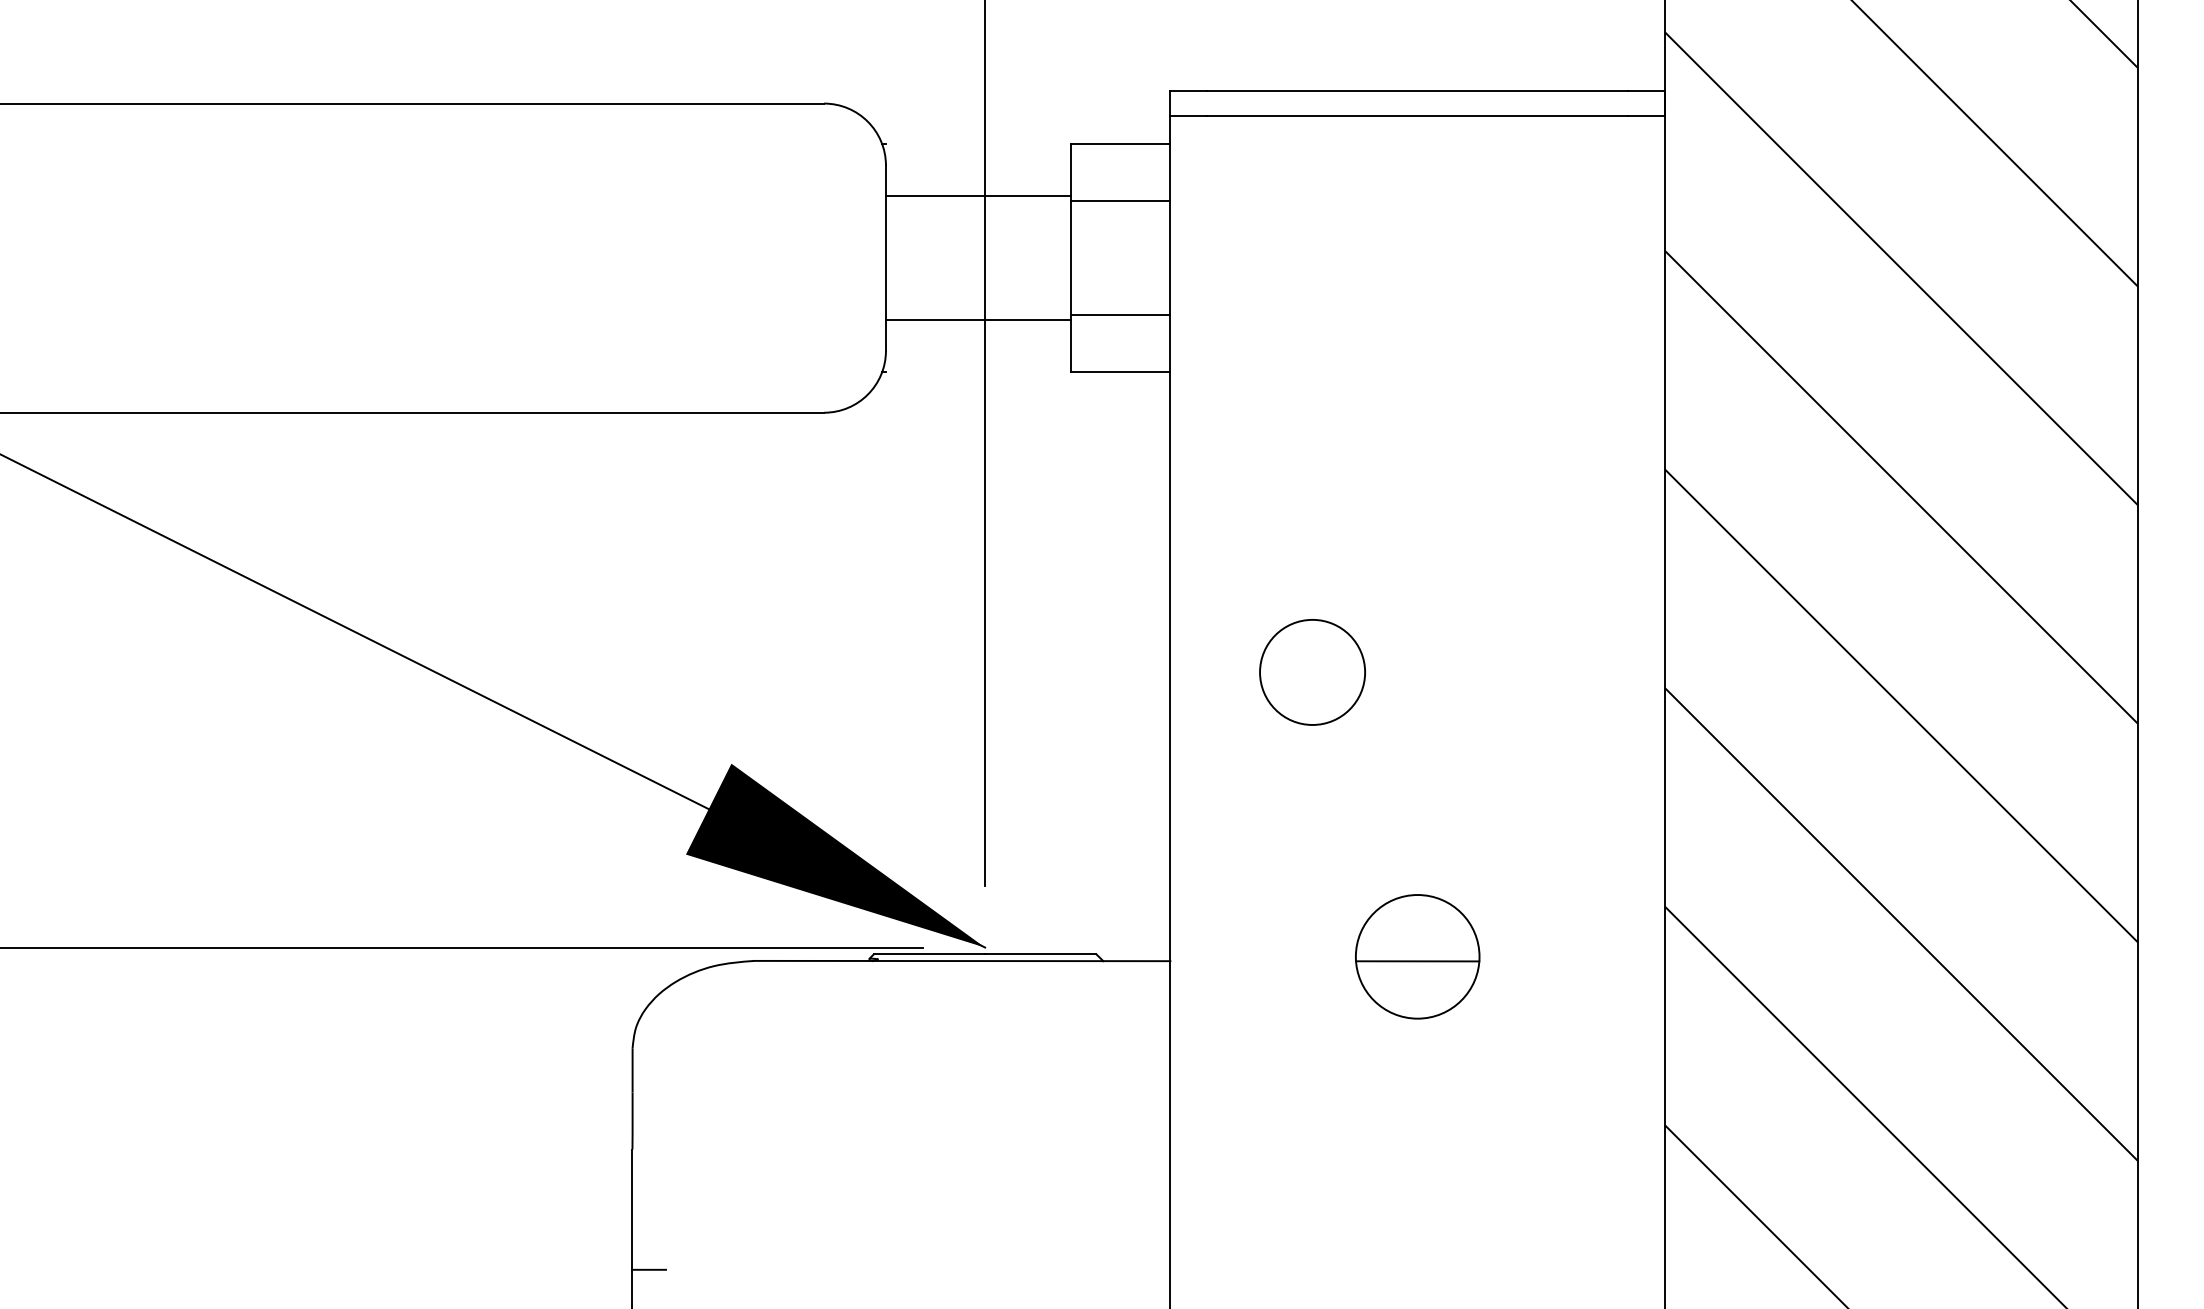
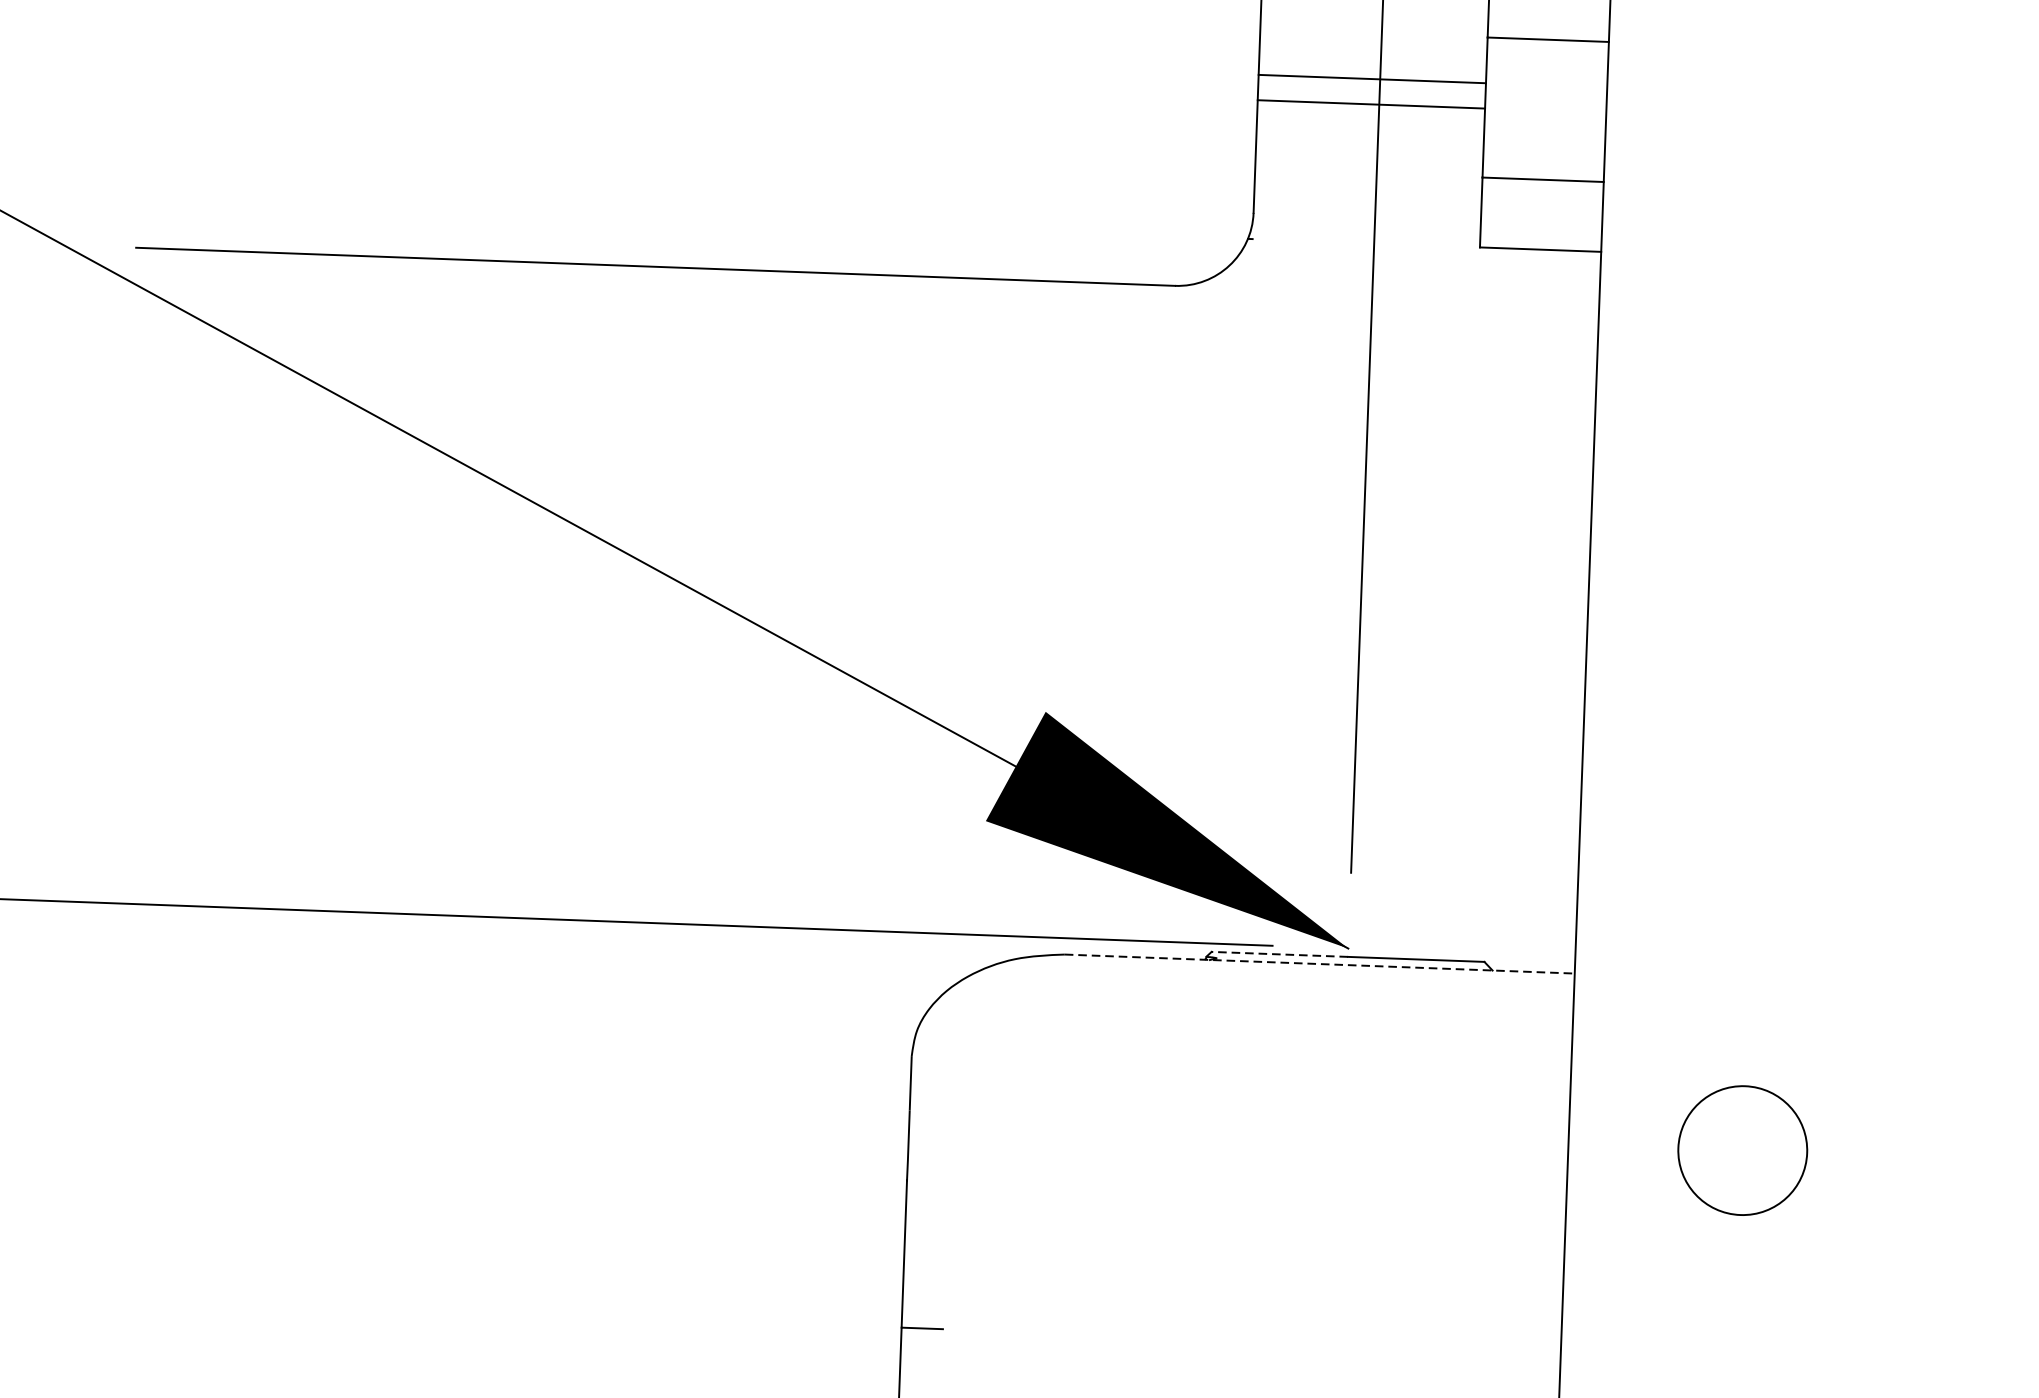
line: (978, 196) -> (1372, 79), moved
line: (978, 320) -> (1371, 104), moved
circle: (1312, 672) -> (1742, 1150), moved
line: (929, 954) -> (1279, 954), solid -> dashed
part: (1417, 956) -> (1877, 978), removed
line: (962, 961) -> (1319, 964), solid -> dashed

